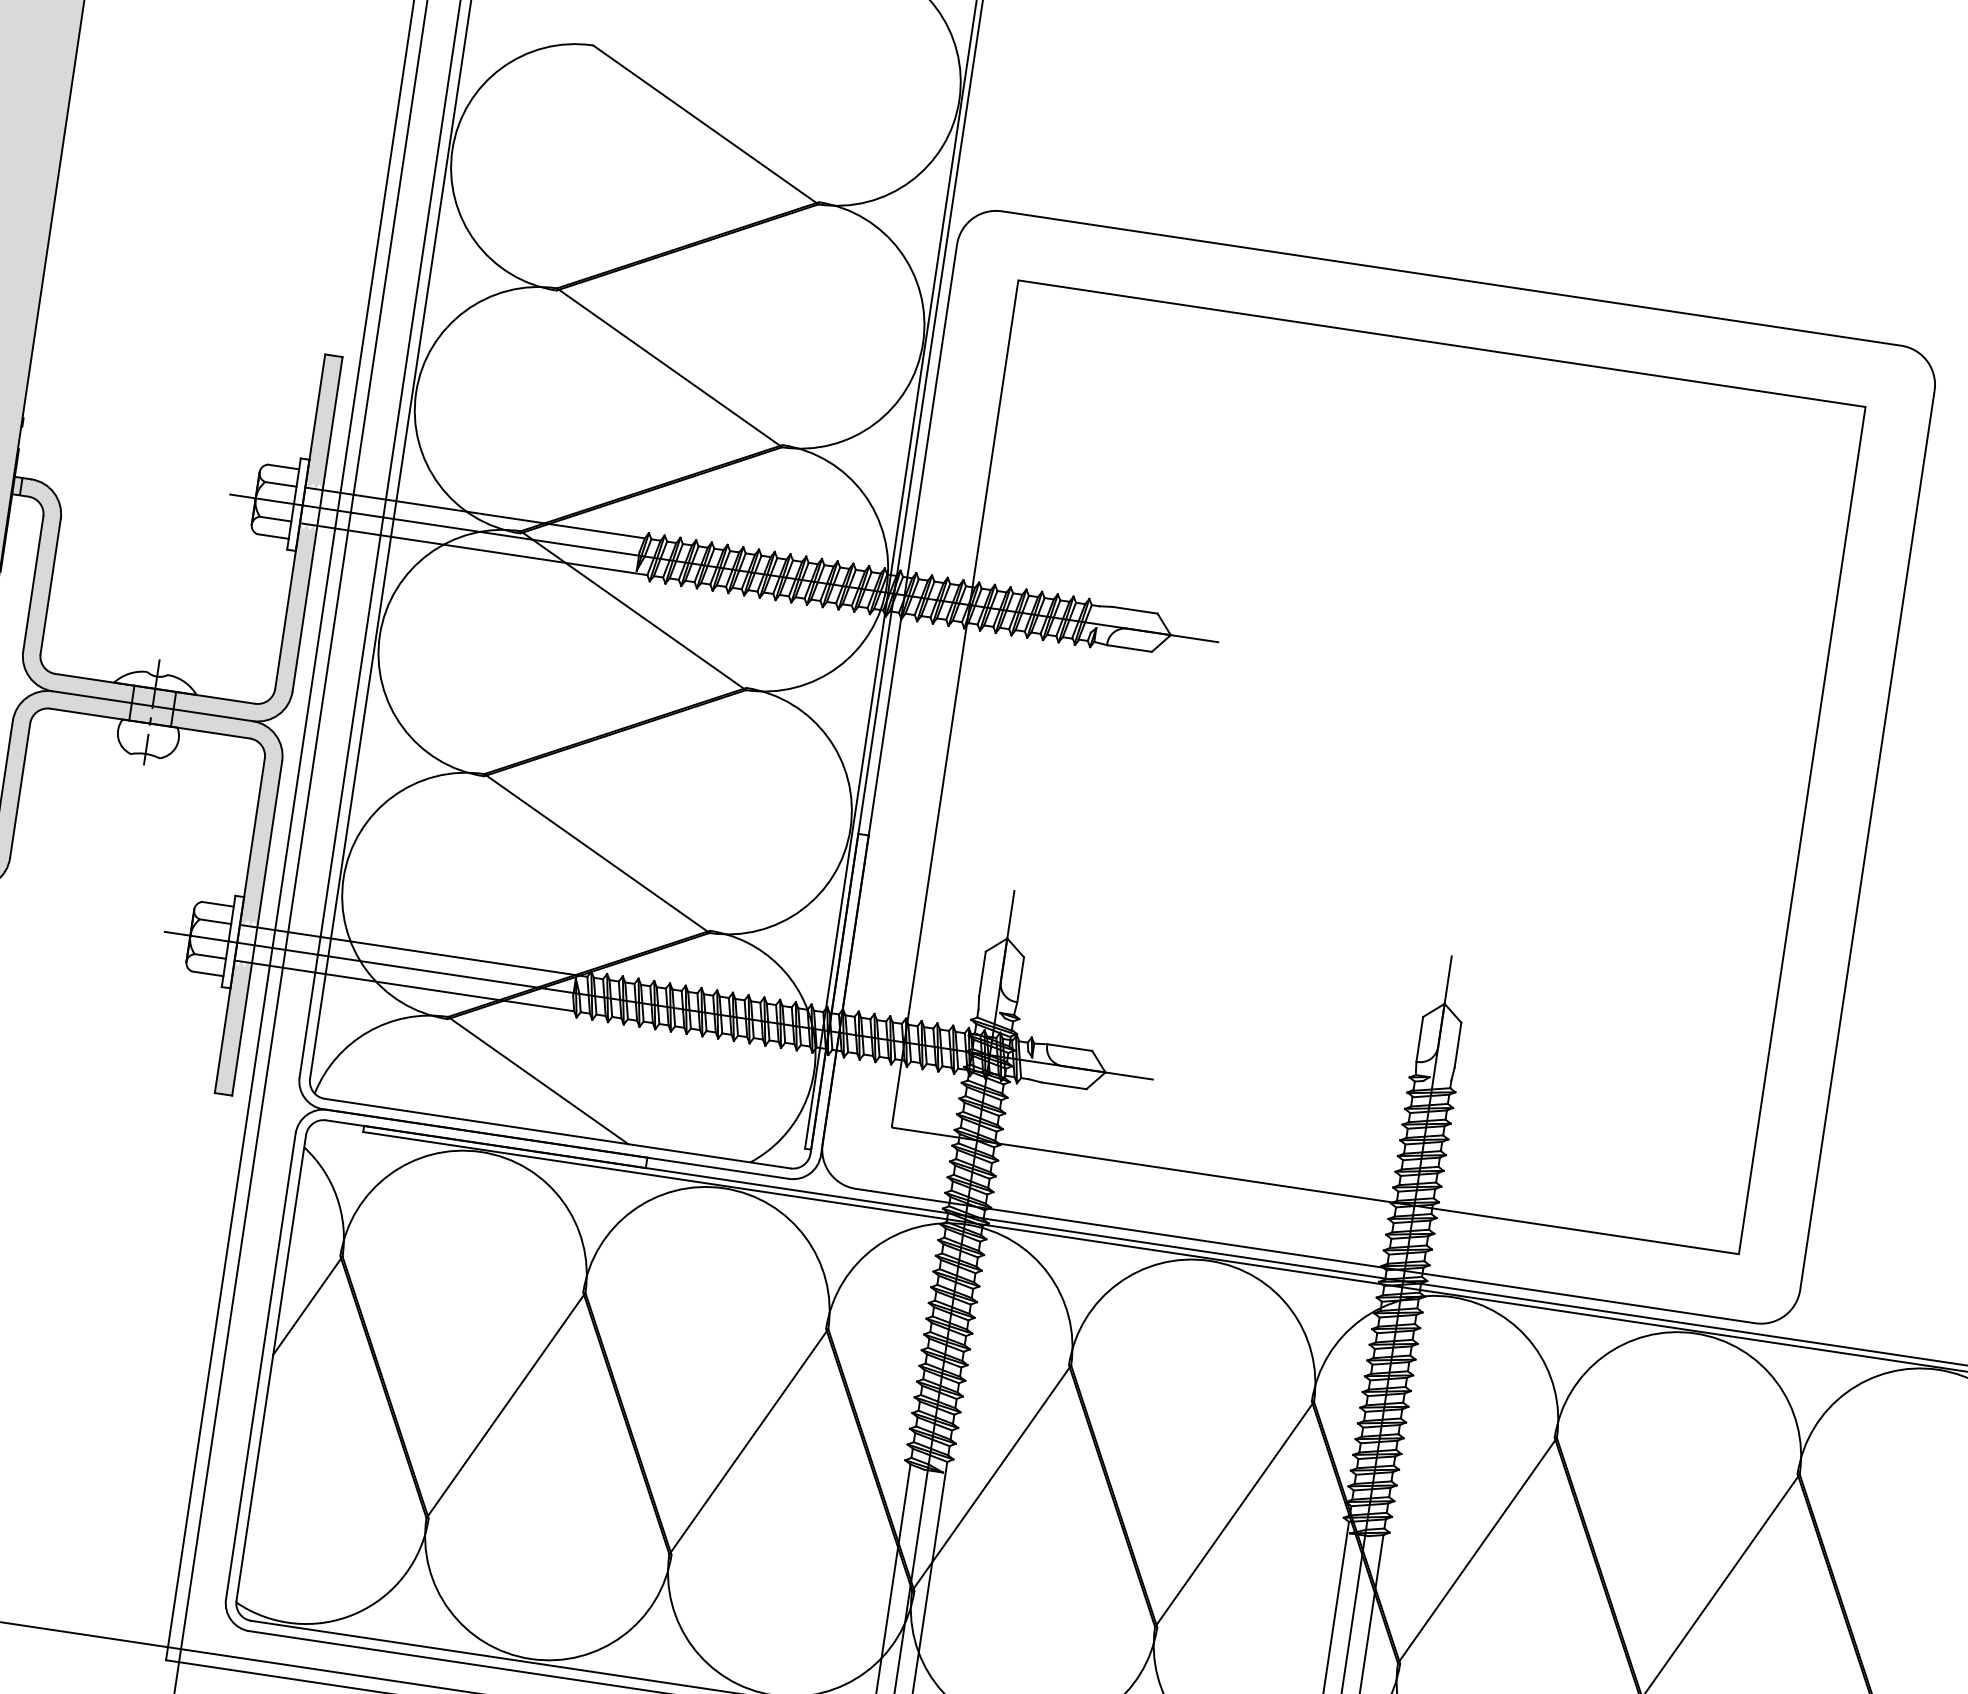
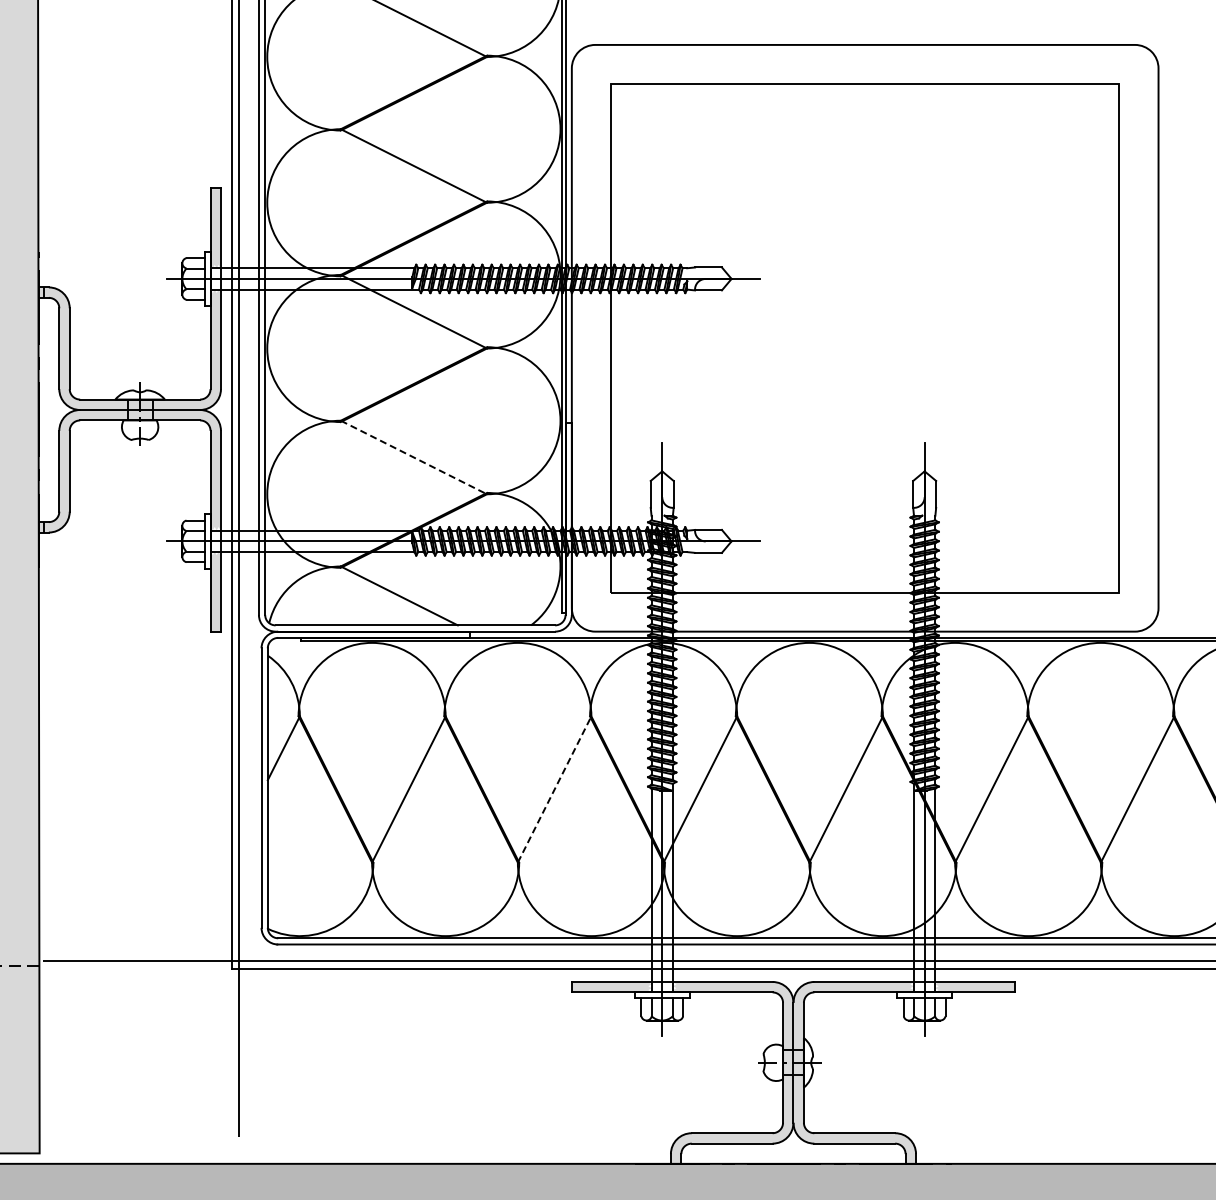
line: (596, 853) -> (413, 457), solid -> dashed
line: (748, 1441) -> (554, 789), solid -> dashed

